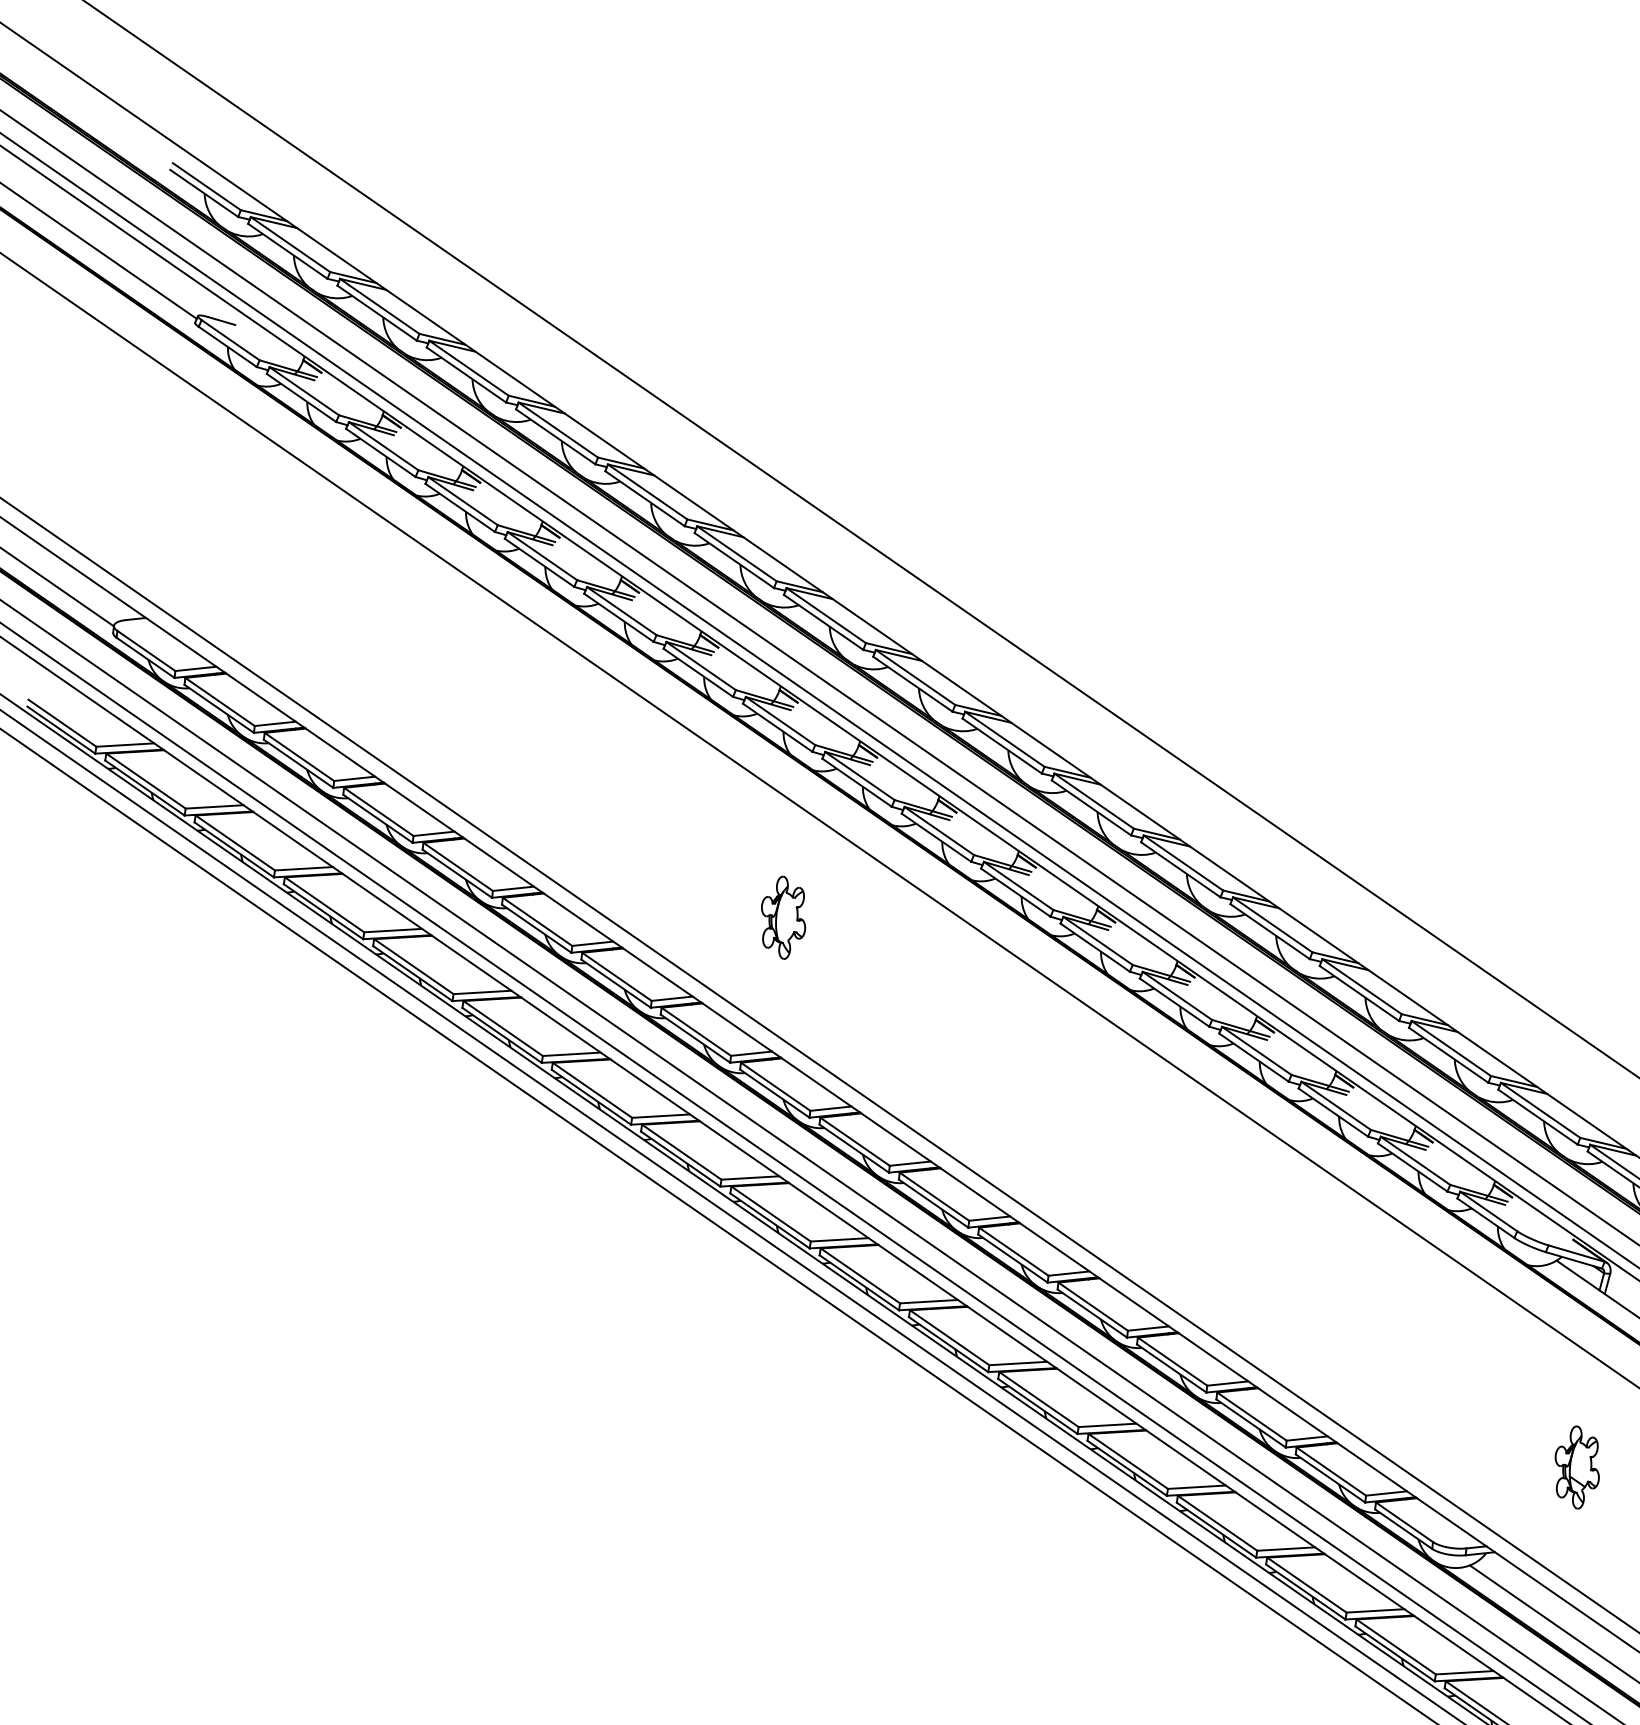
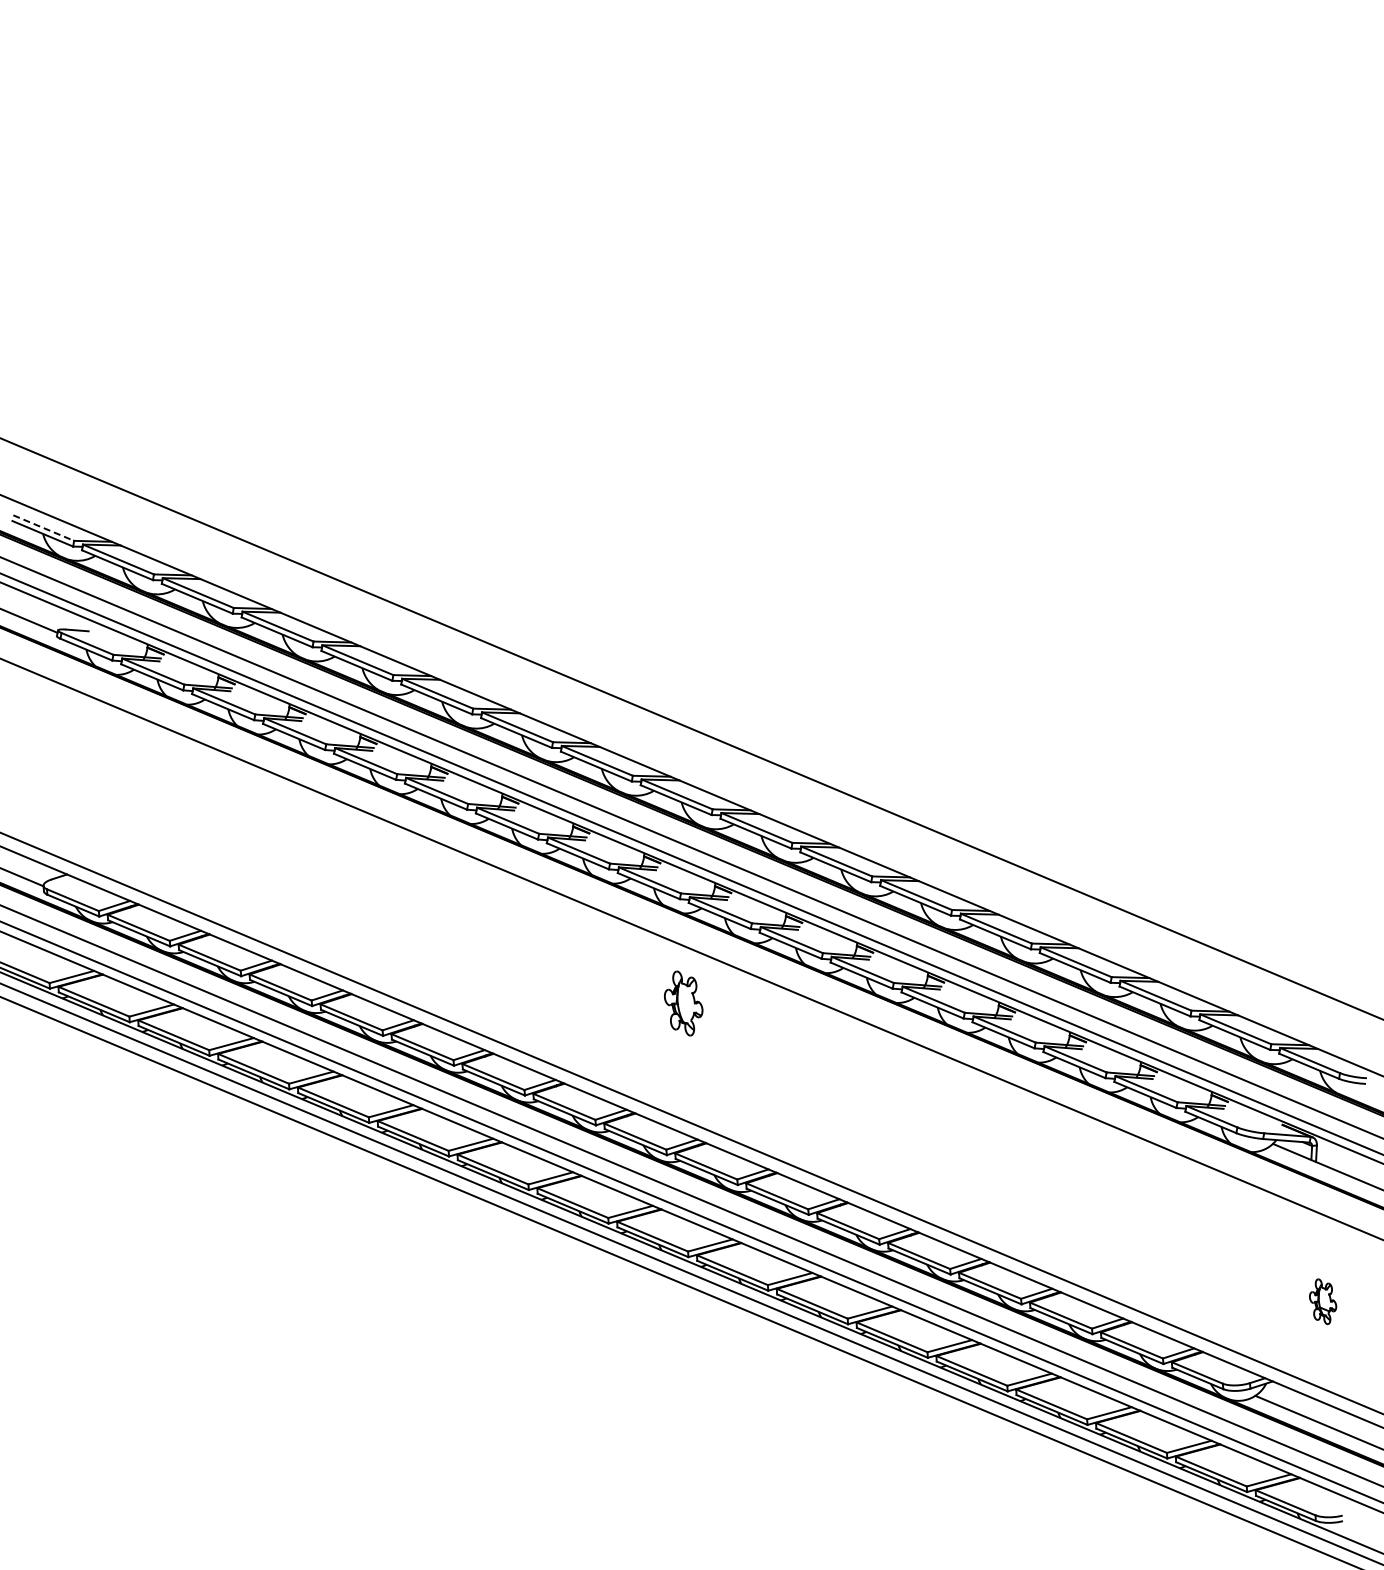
line: (206, 187) -> (43, 528), solid -> dashed
part: (783, 917) -> (683, 1003), moved
part: (1576, 1466) -> (1322, 1301), size x0.7

